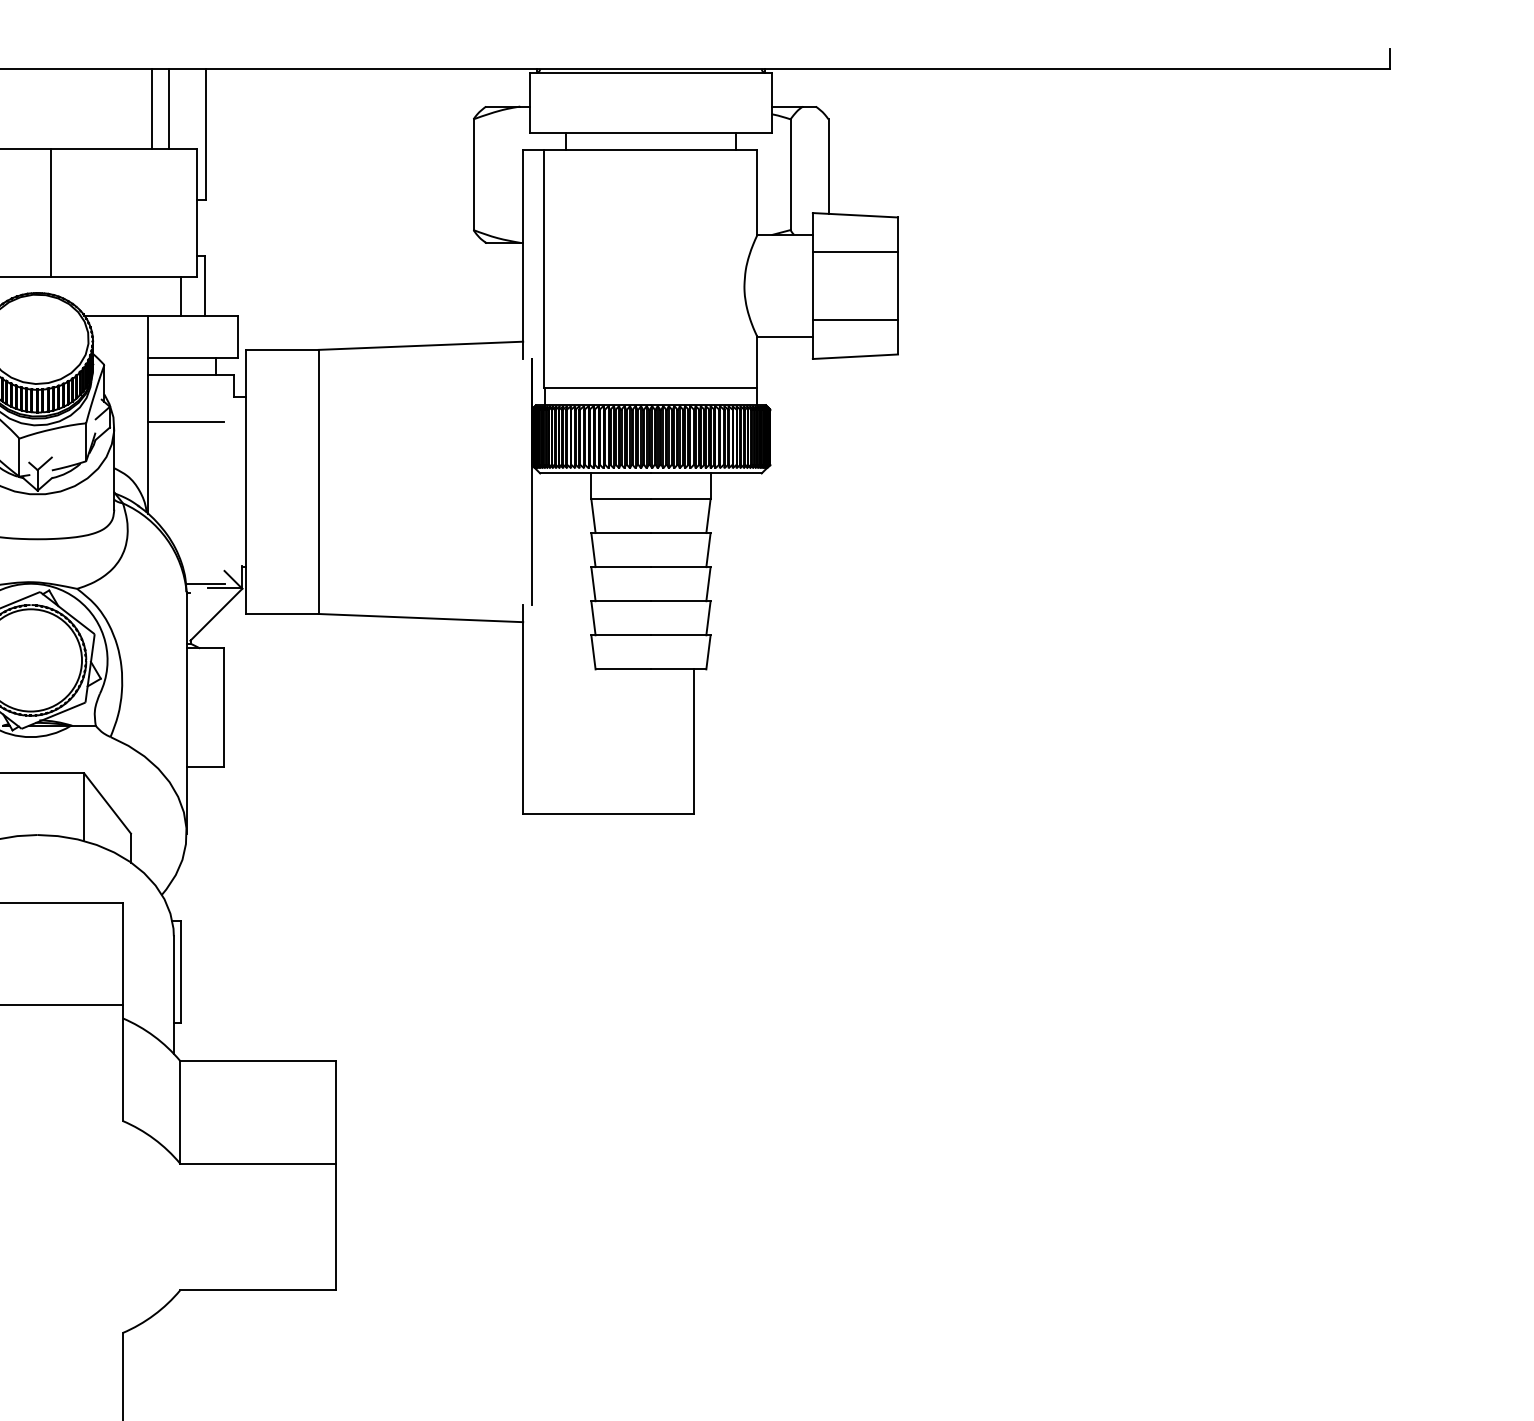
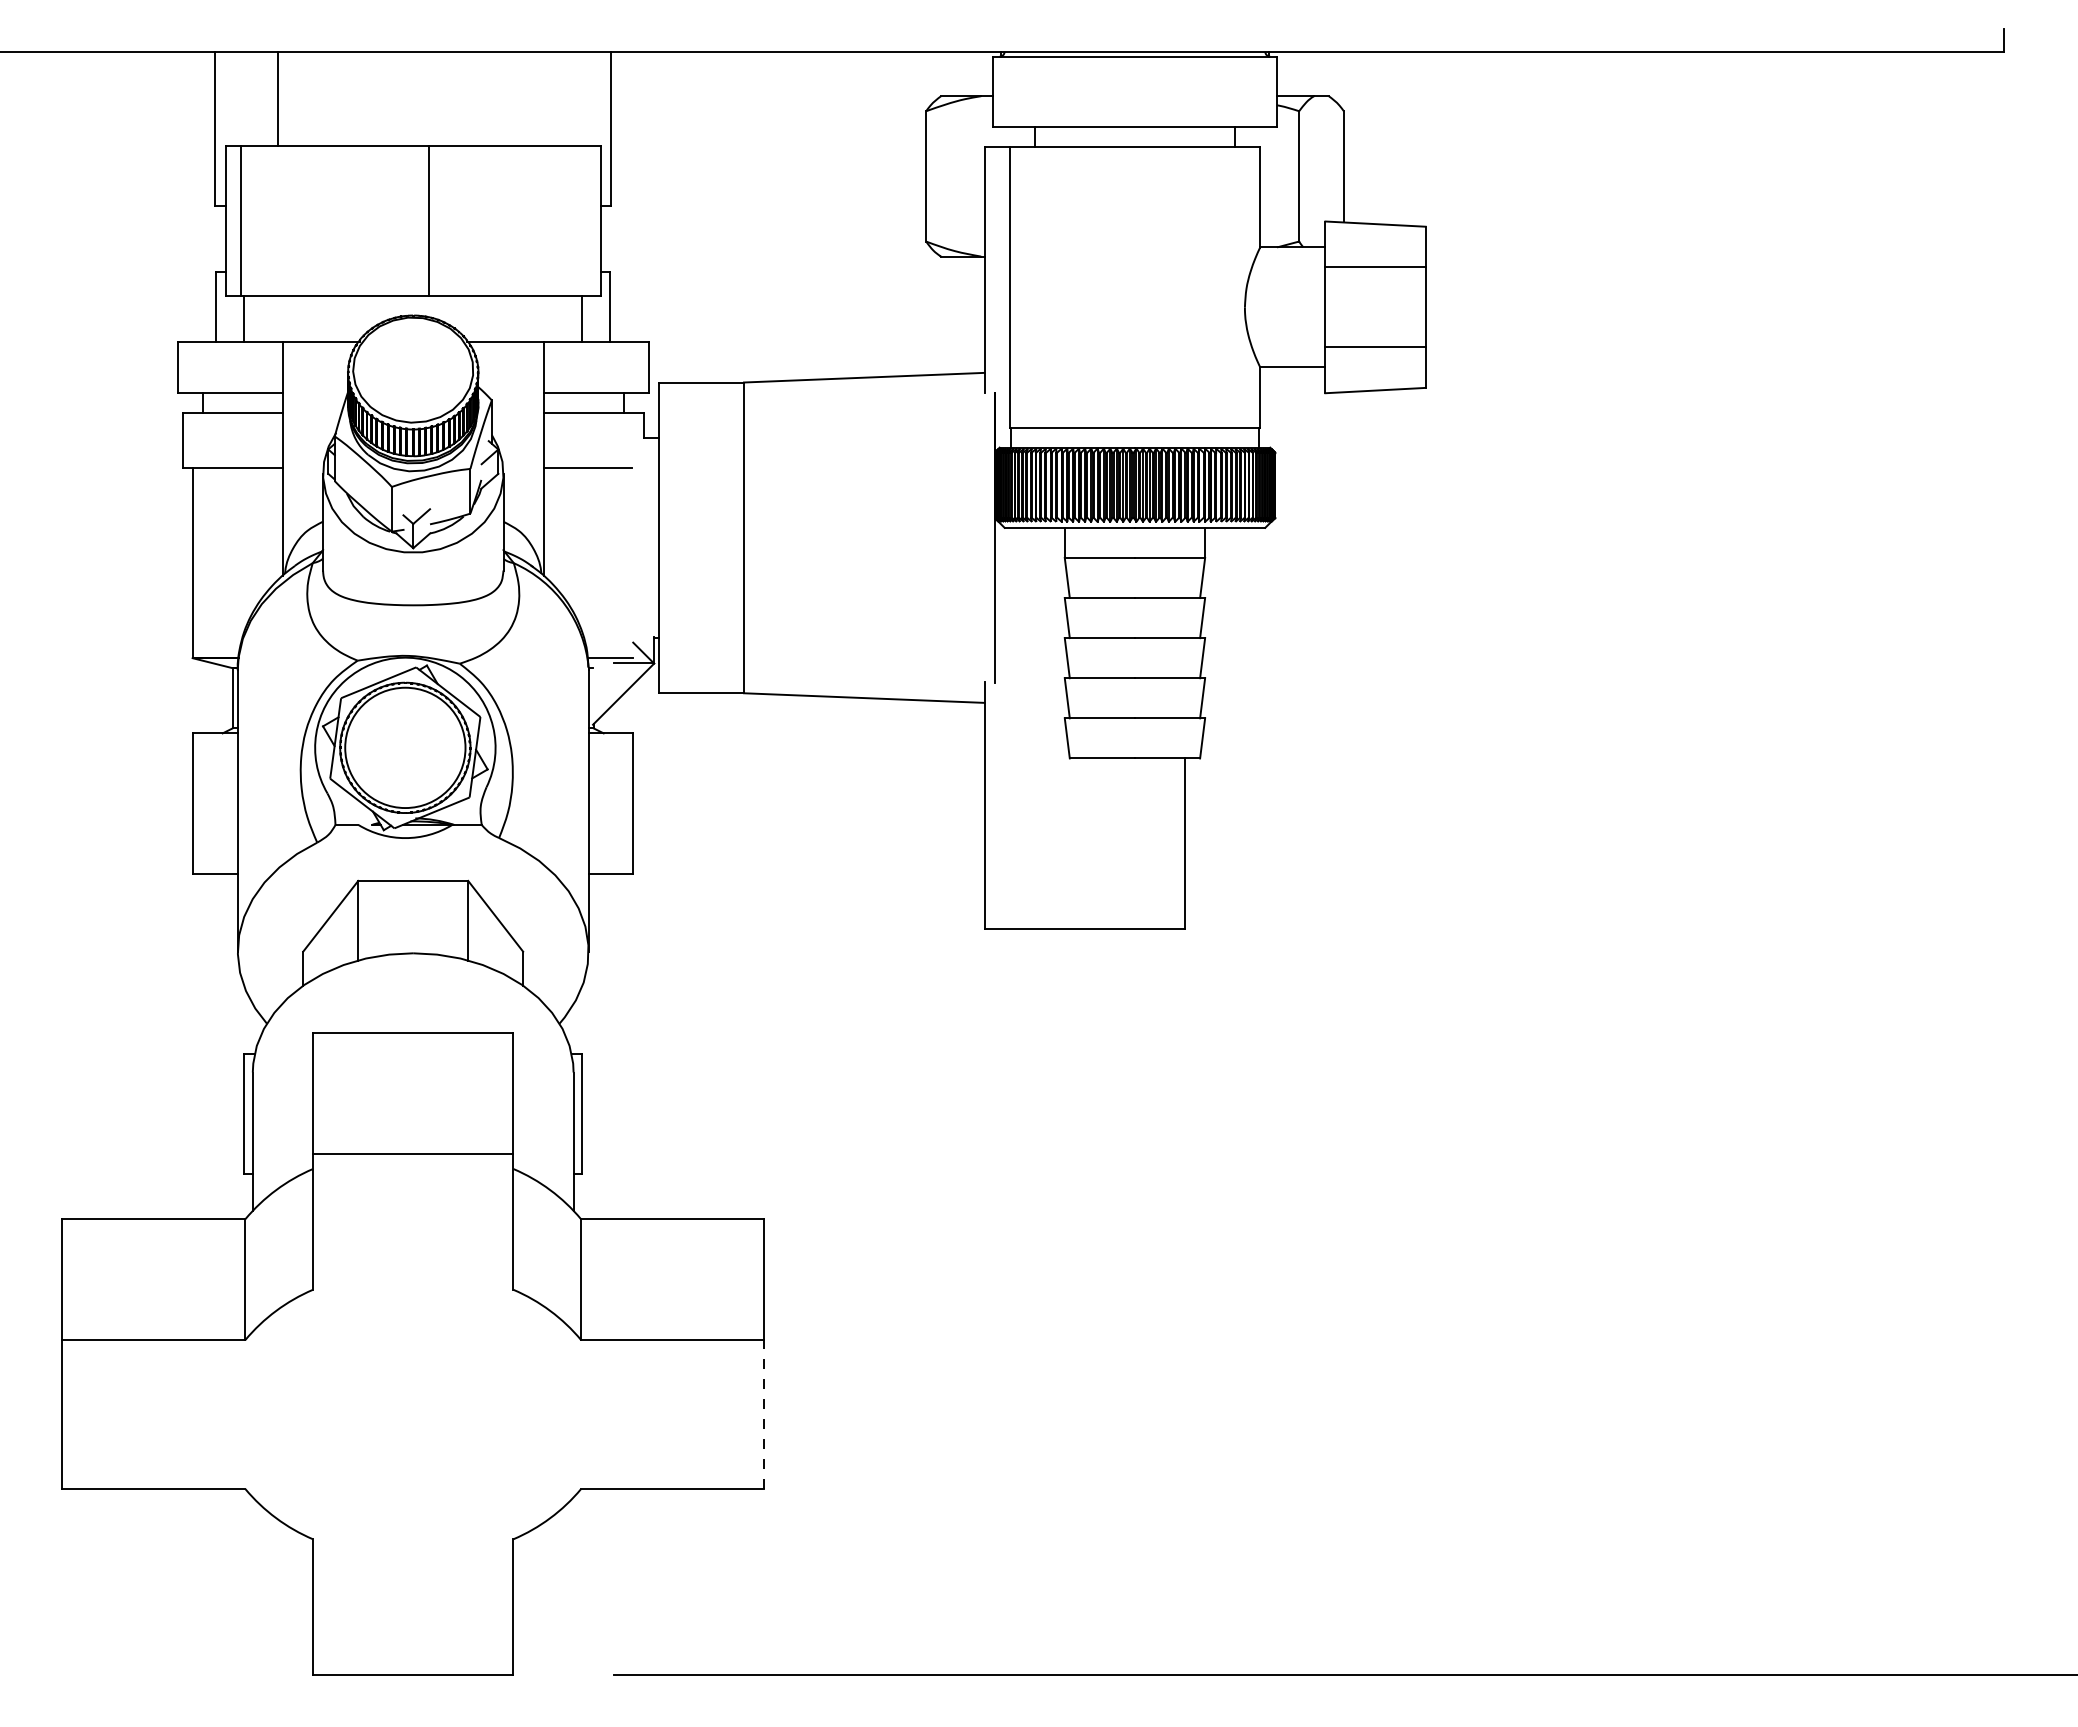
line: (152, 108) -> (548, 98), removed
line: (169, 108) -> (568, 98), removed
line: (336, 1226) -> (764, 1414), solid -> dashed

